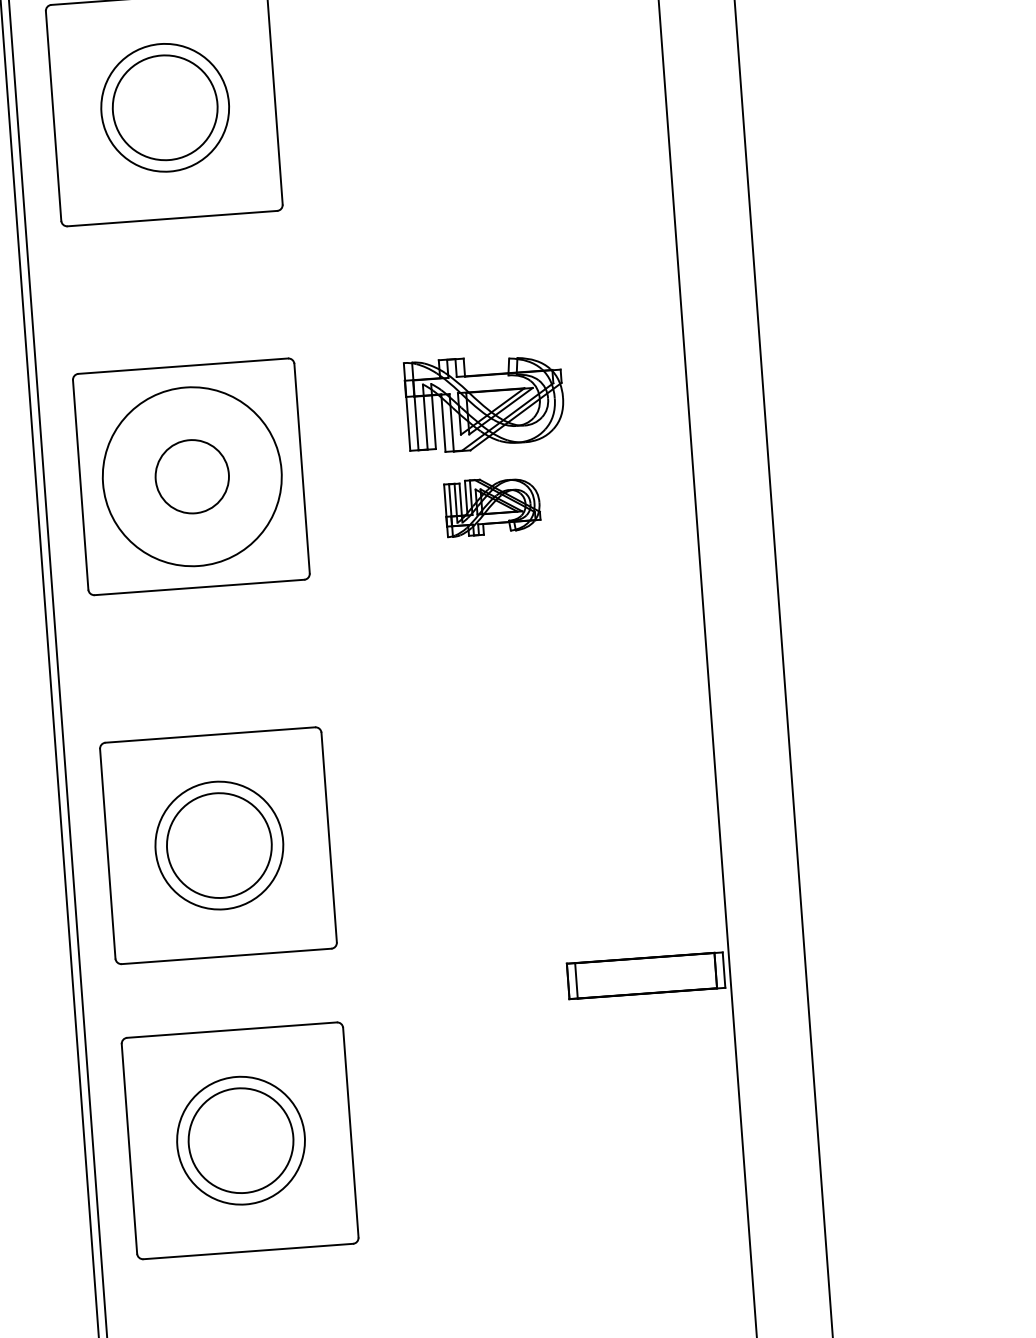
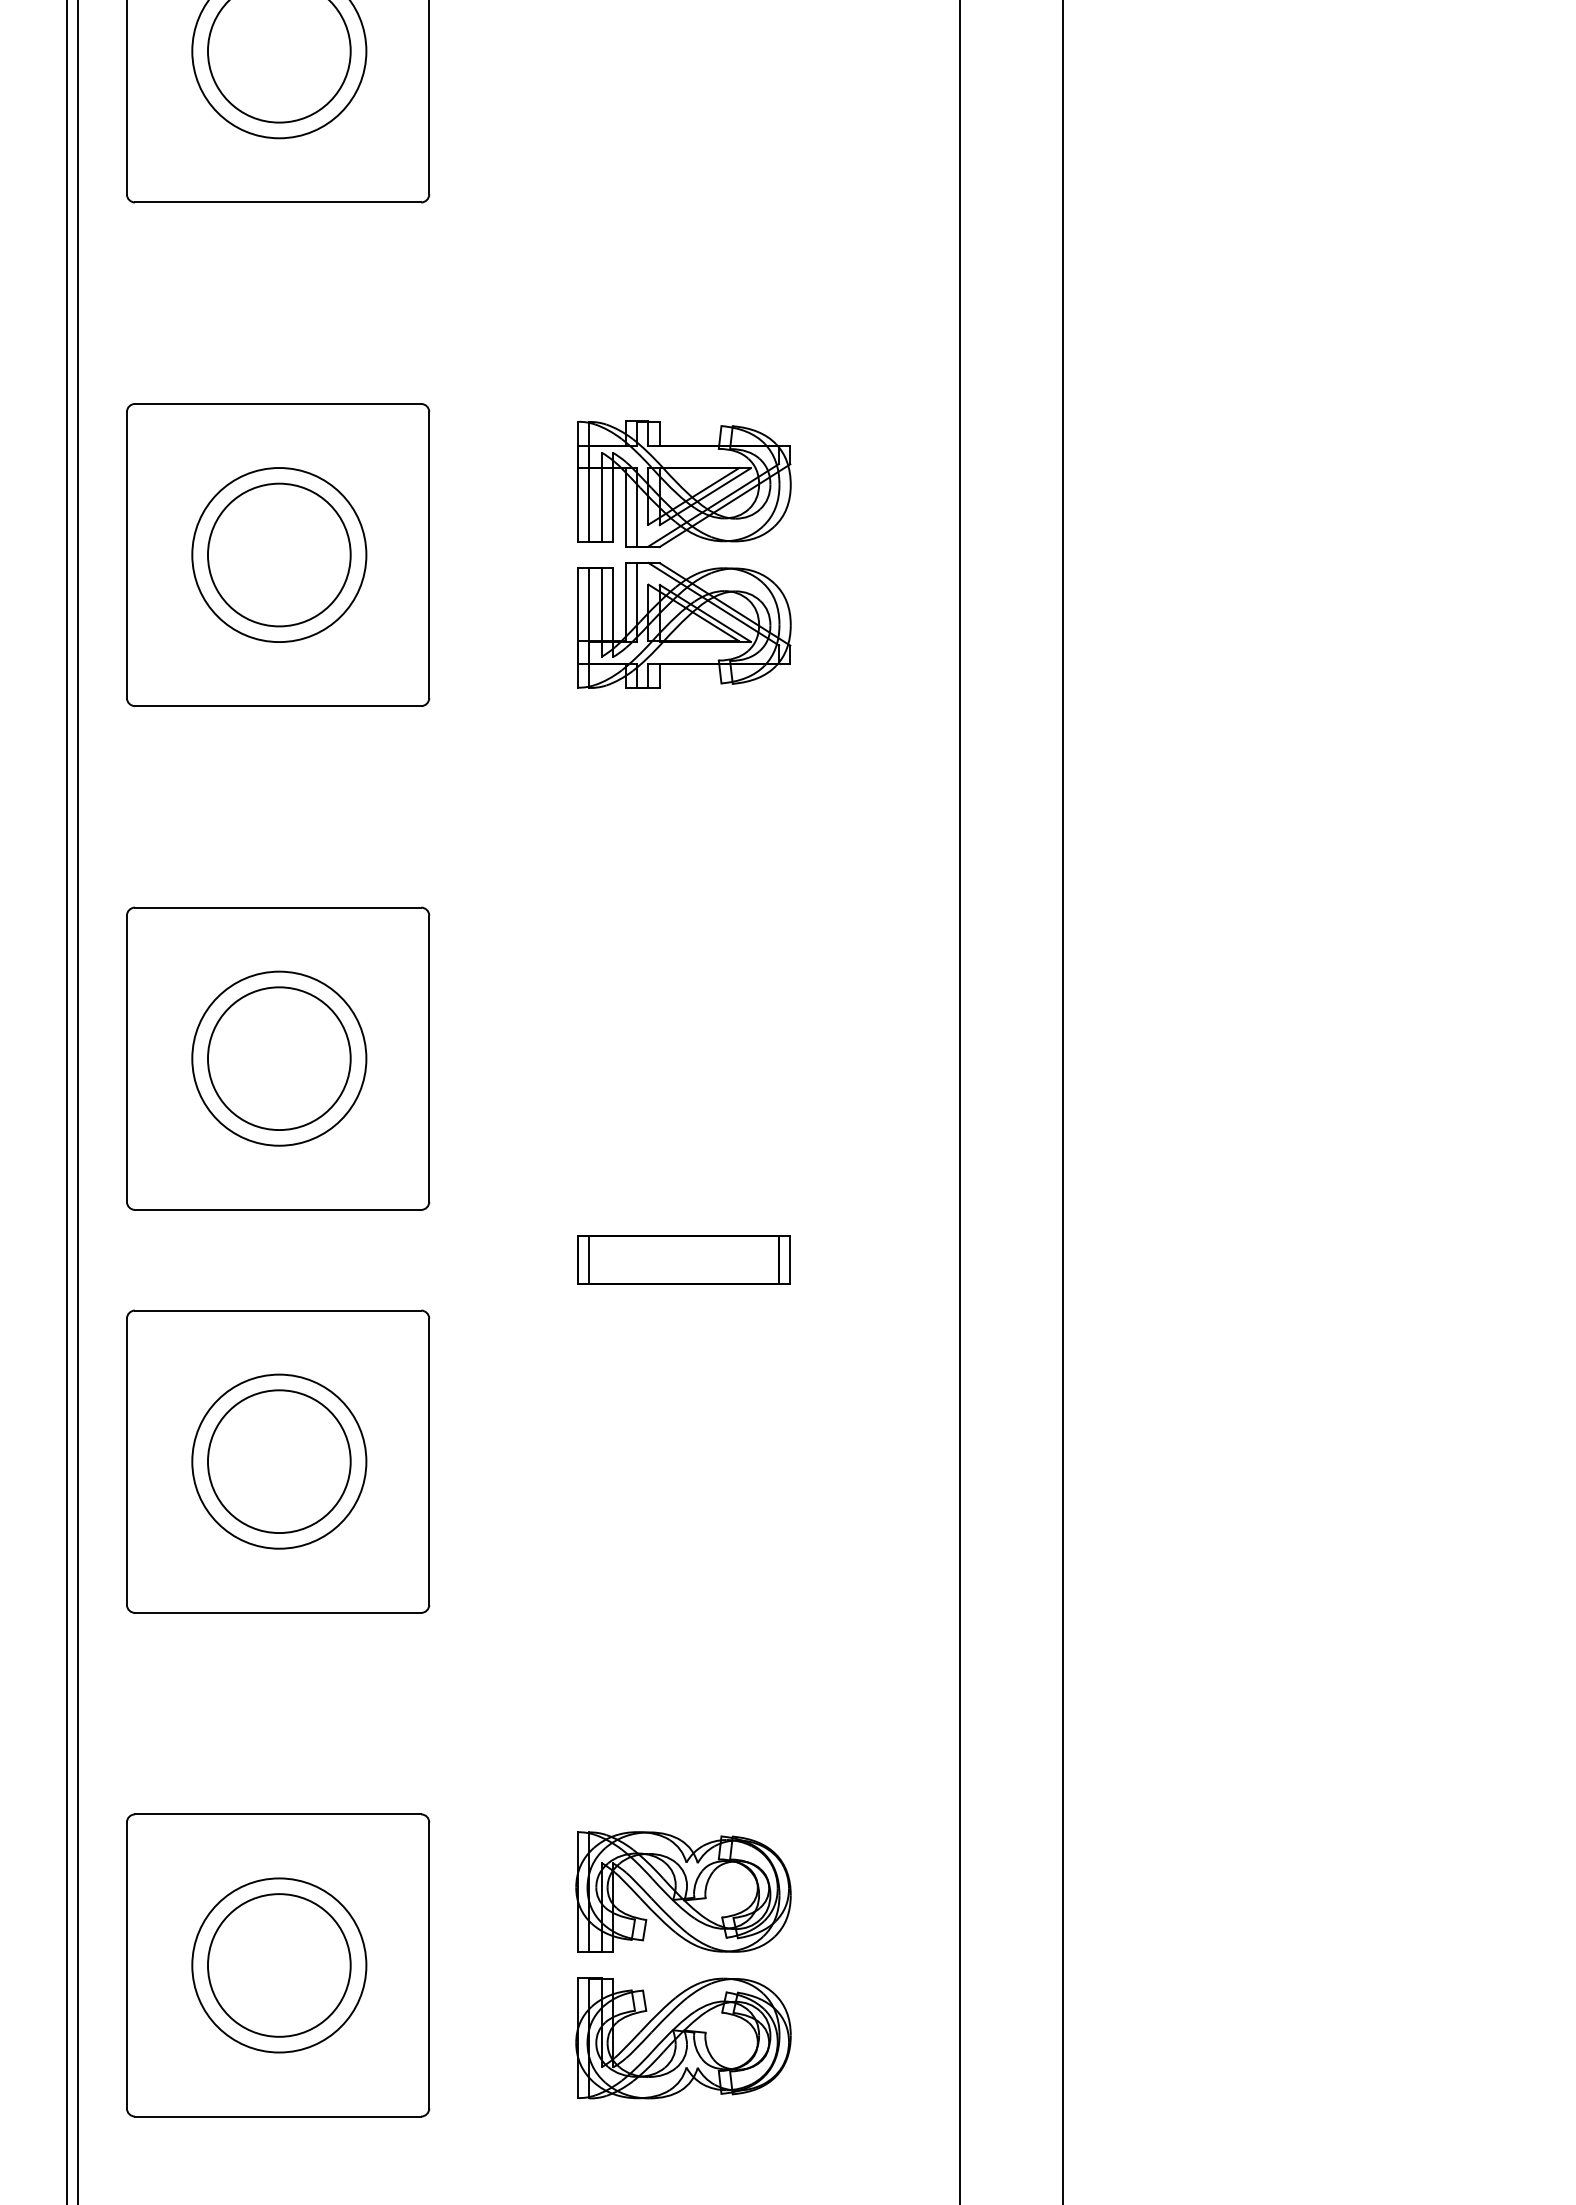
circle: (191, 476) -> (278, 554), size x1.43
circle: (192, 477) -> (279, 555), size x0.71
part: (492, 505) -> (684, 624), size x1.67
part: (645, 975) -> (683, 1259), moved

